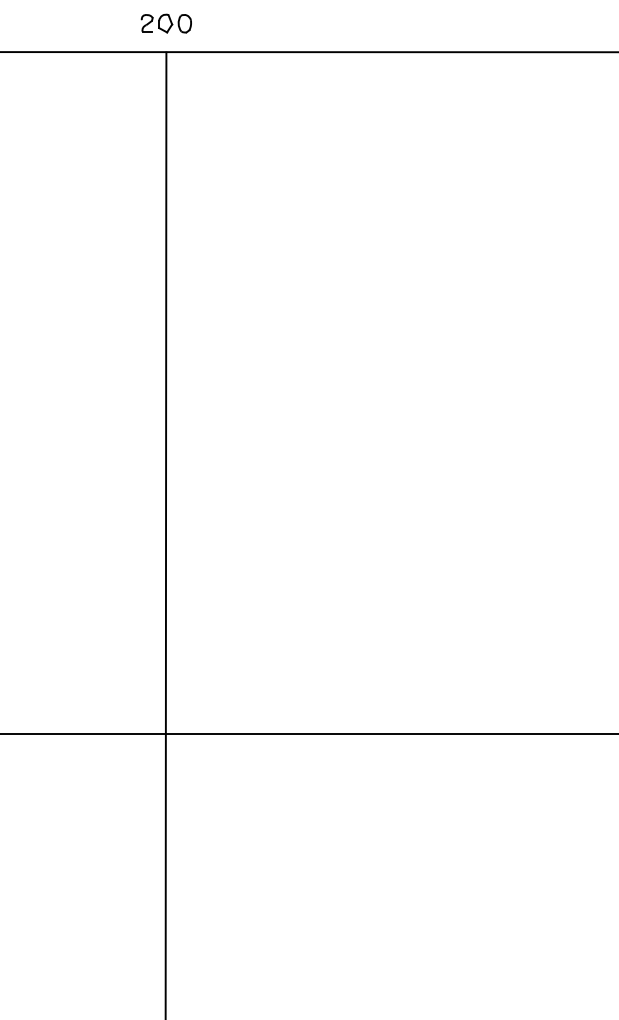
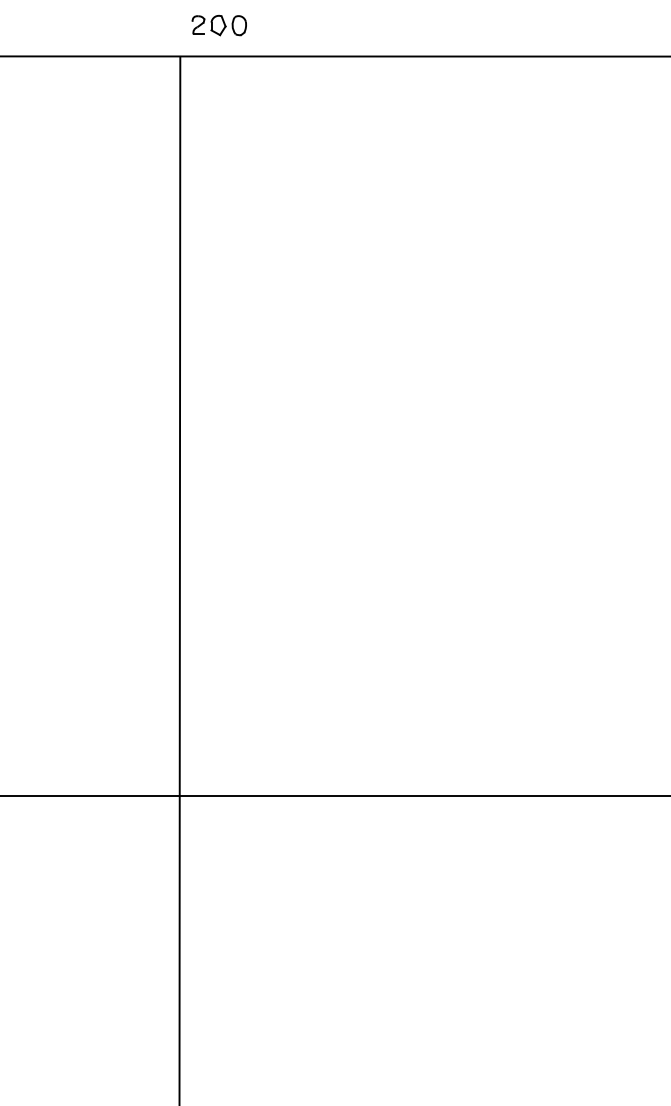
part: (165, 23) -> (218, 25), moved

